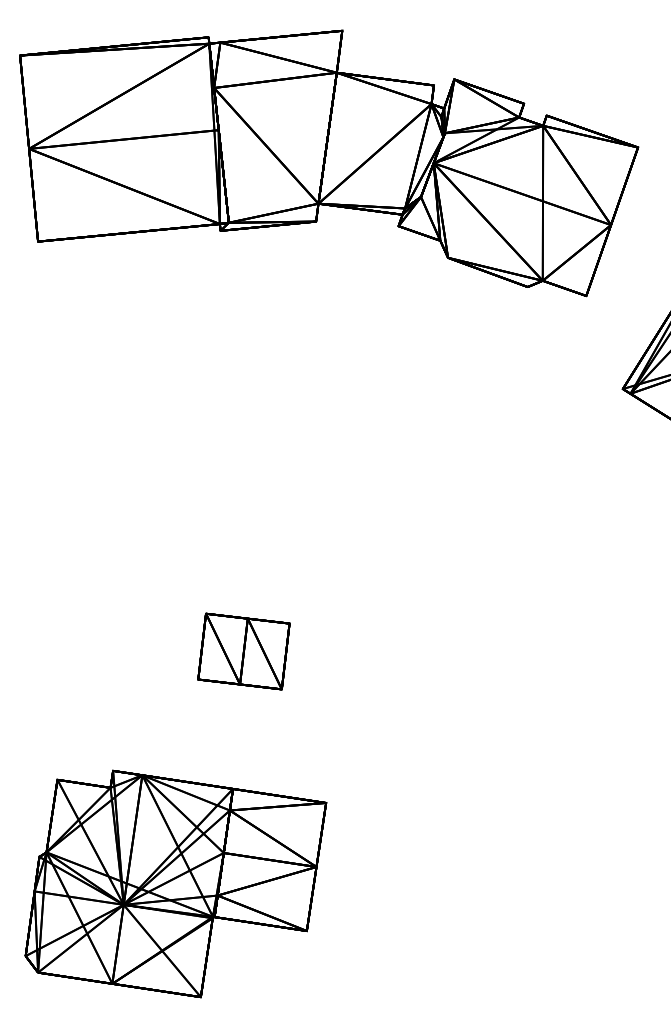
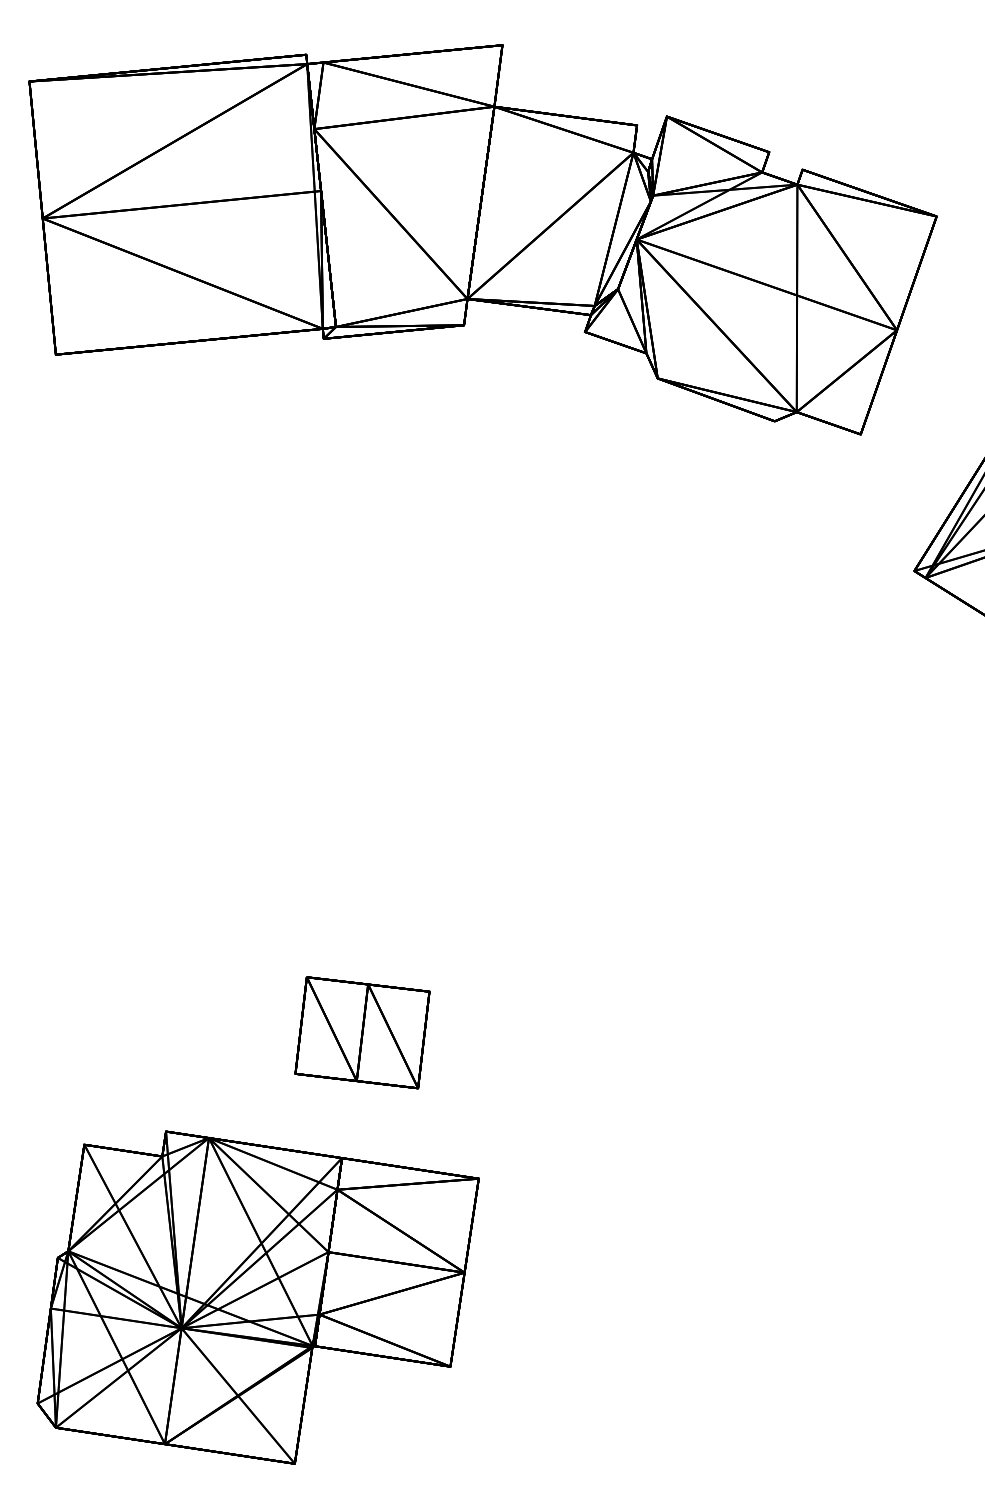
part: (243, 651) -> (361, 1032), moved

